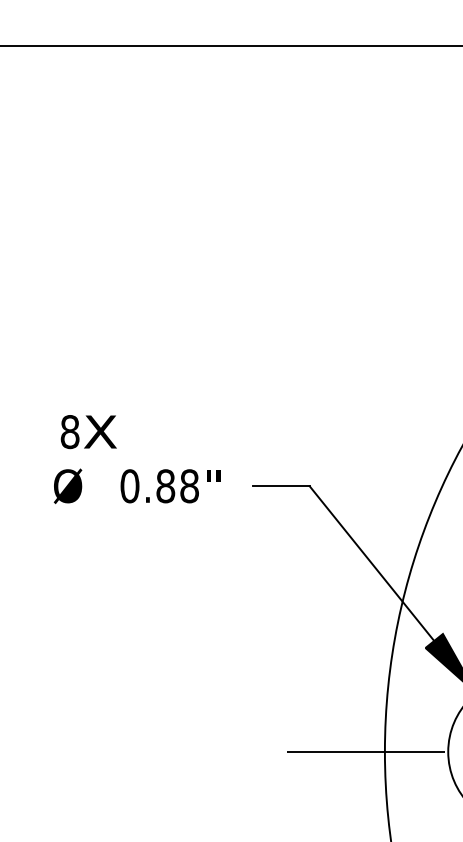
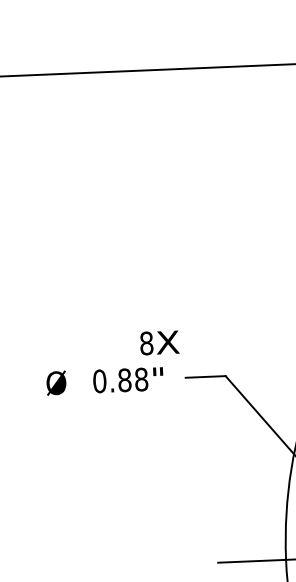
text: (88, 432) -> (159, 343), moved

